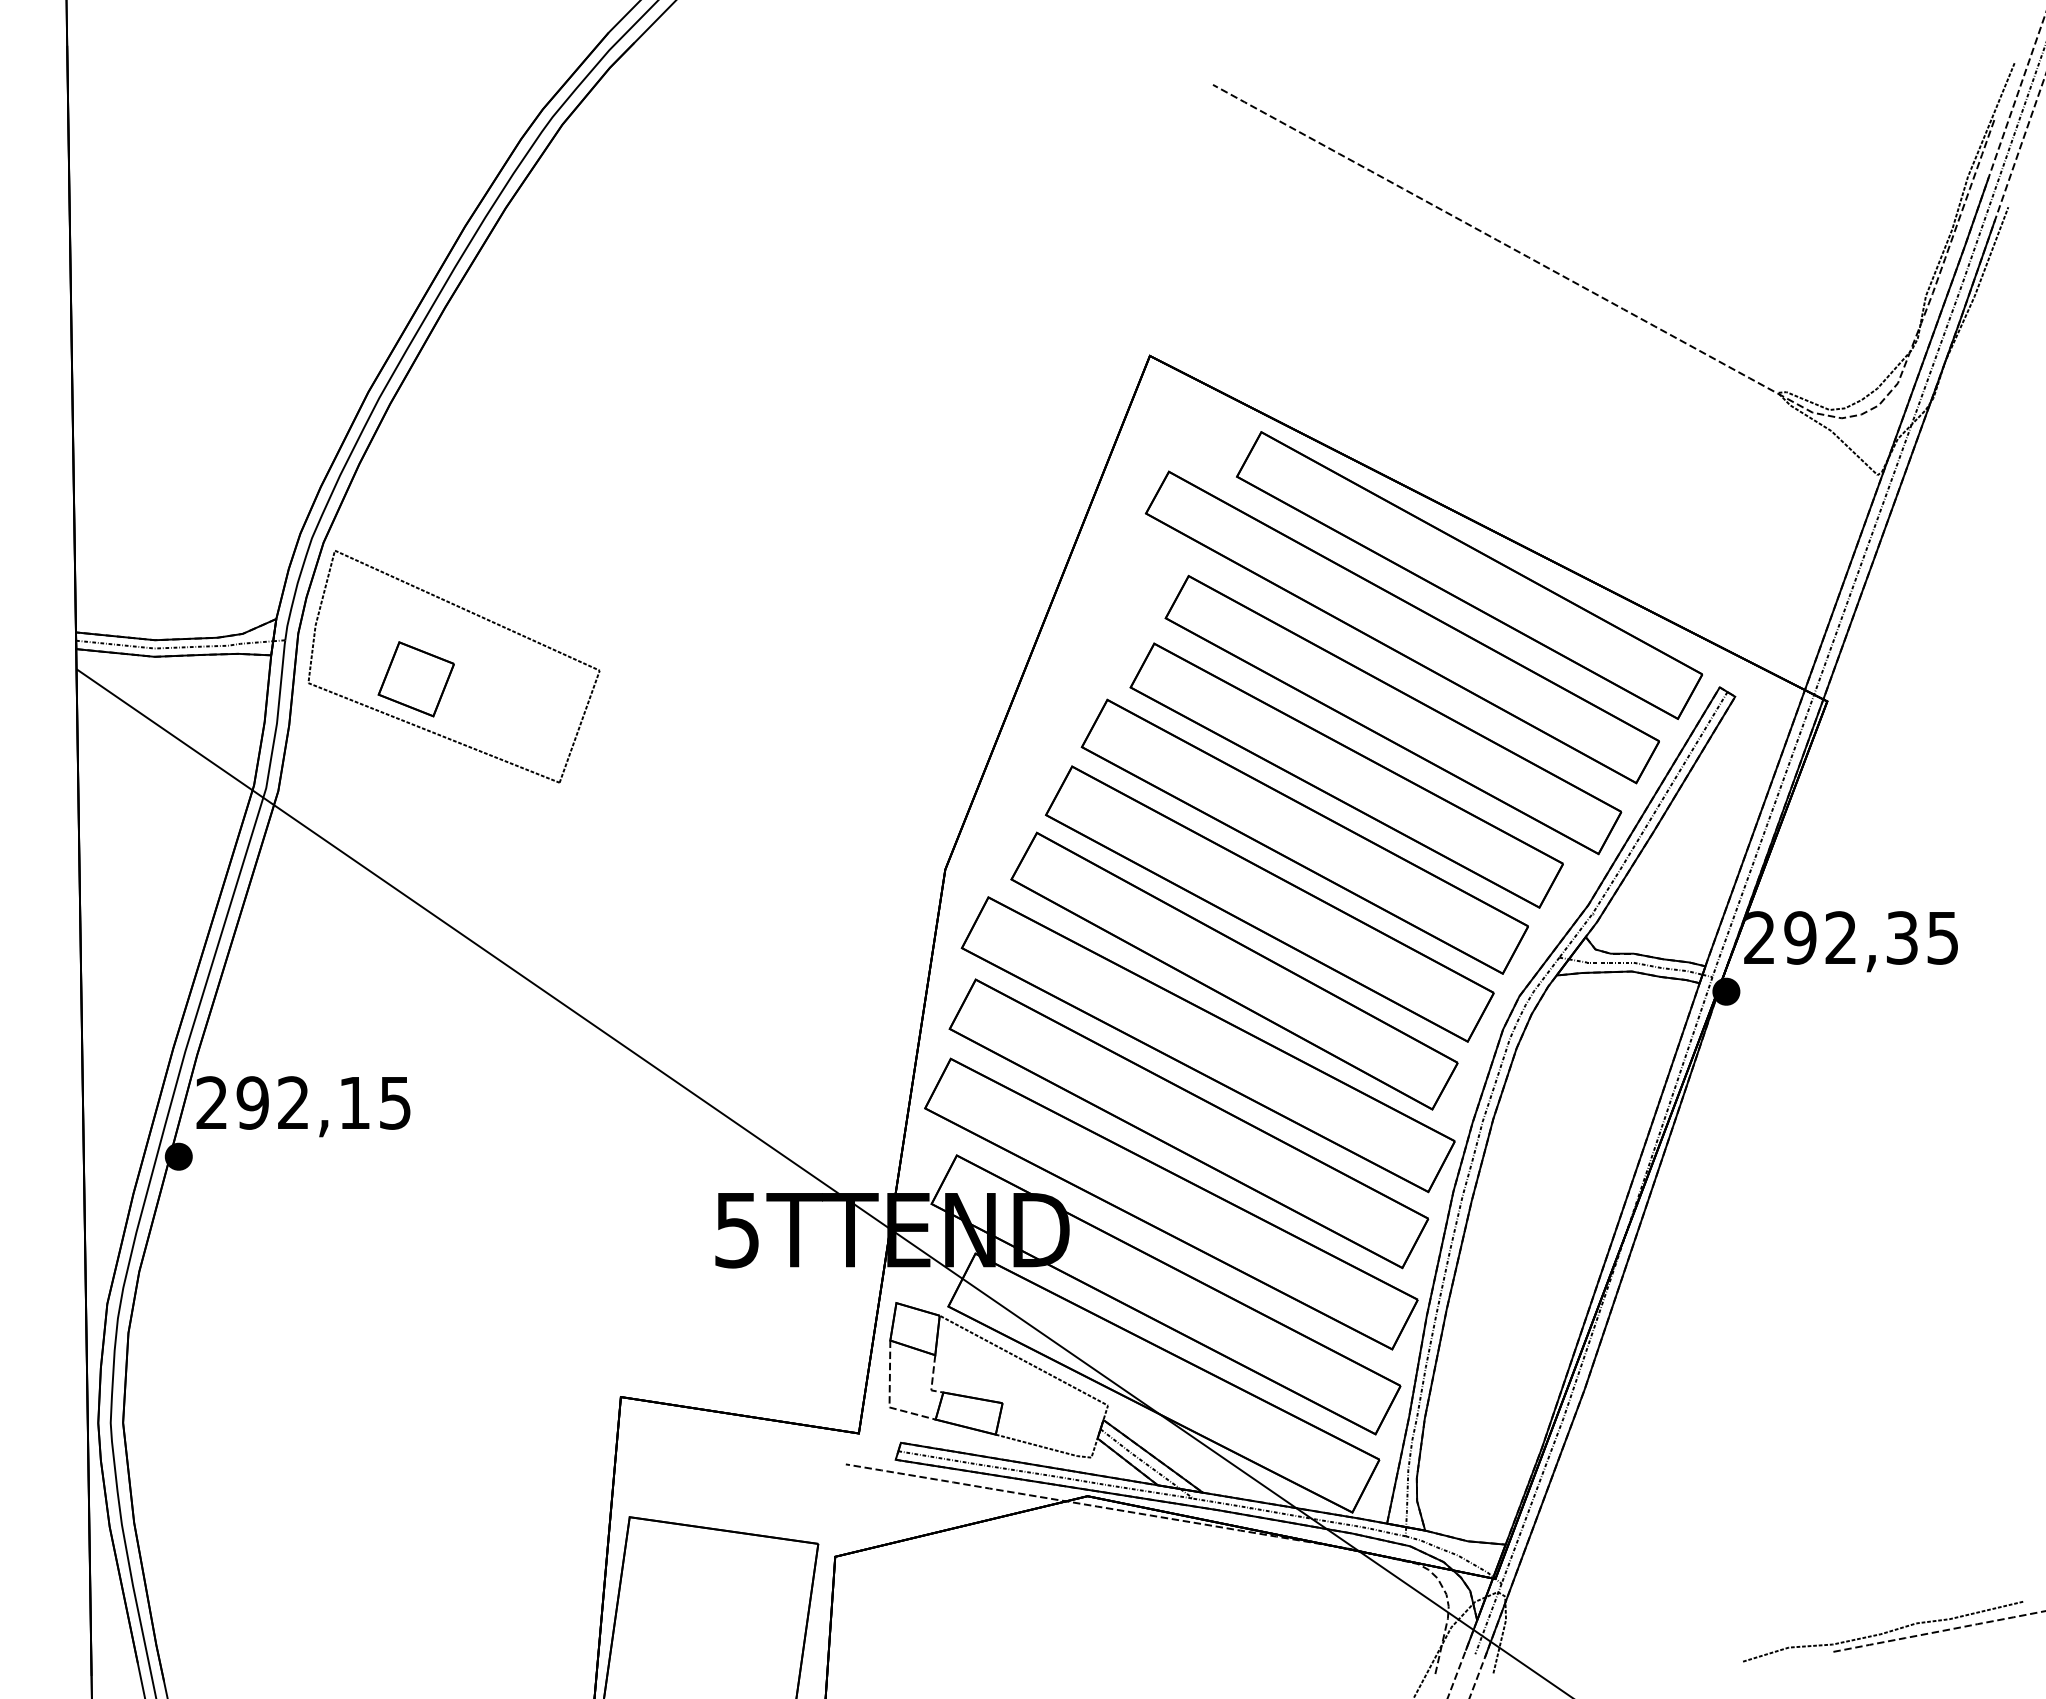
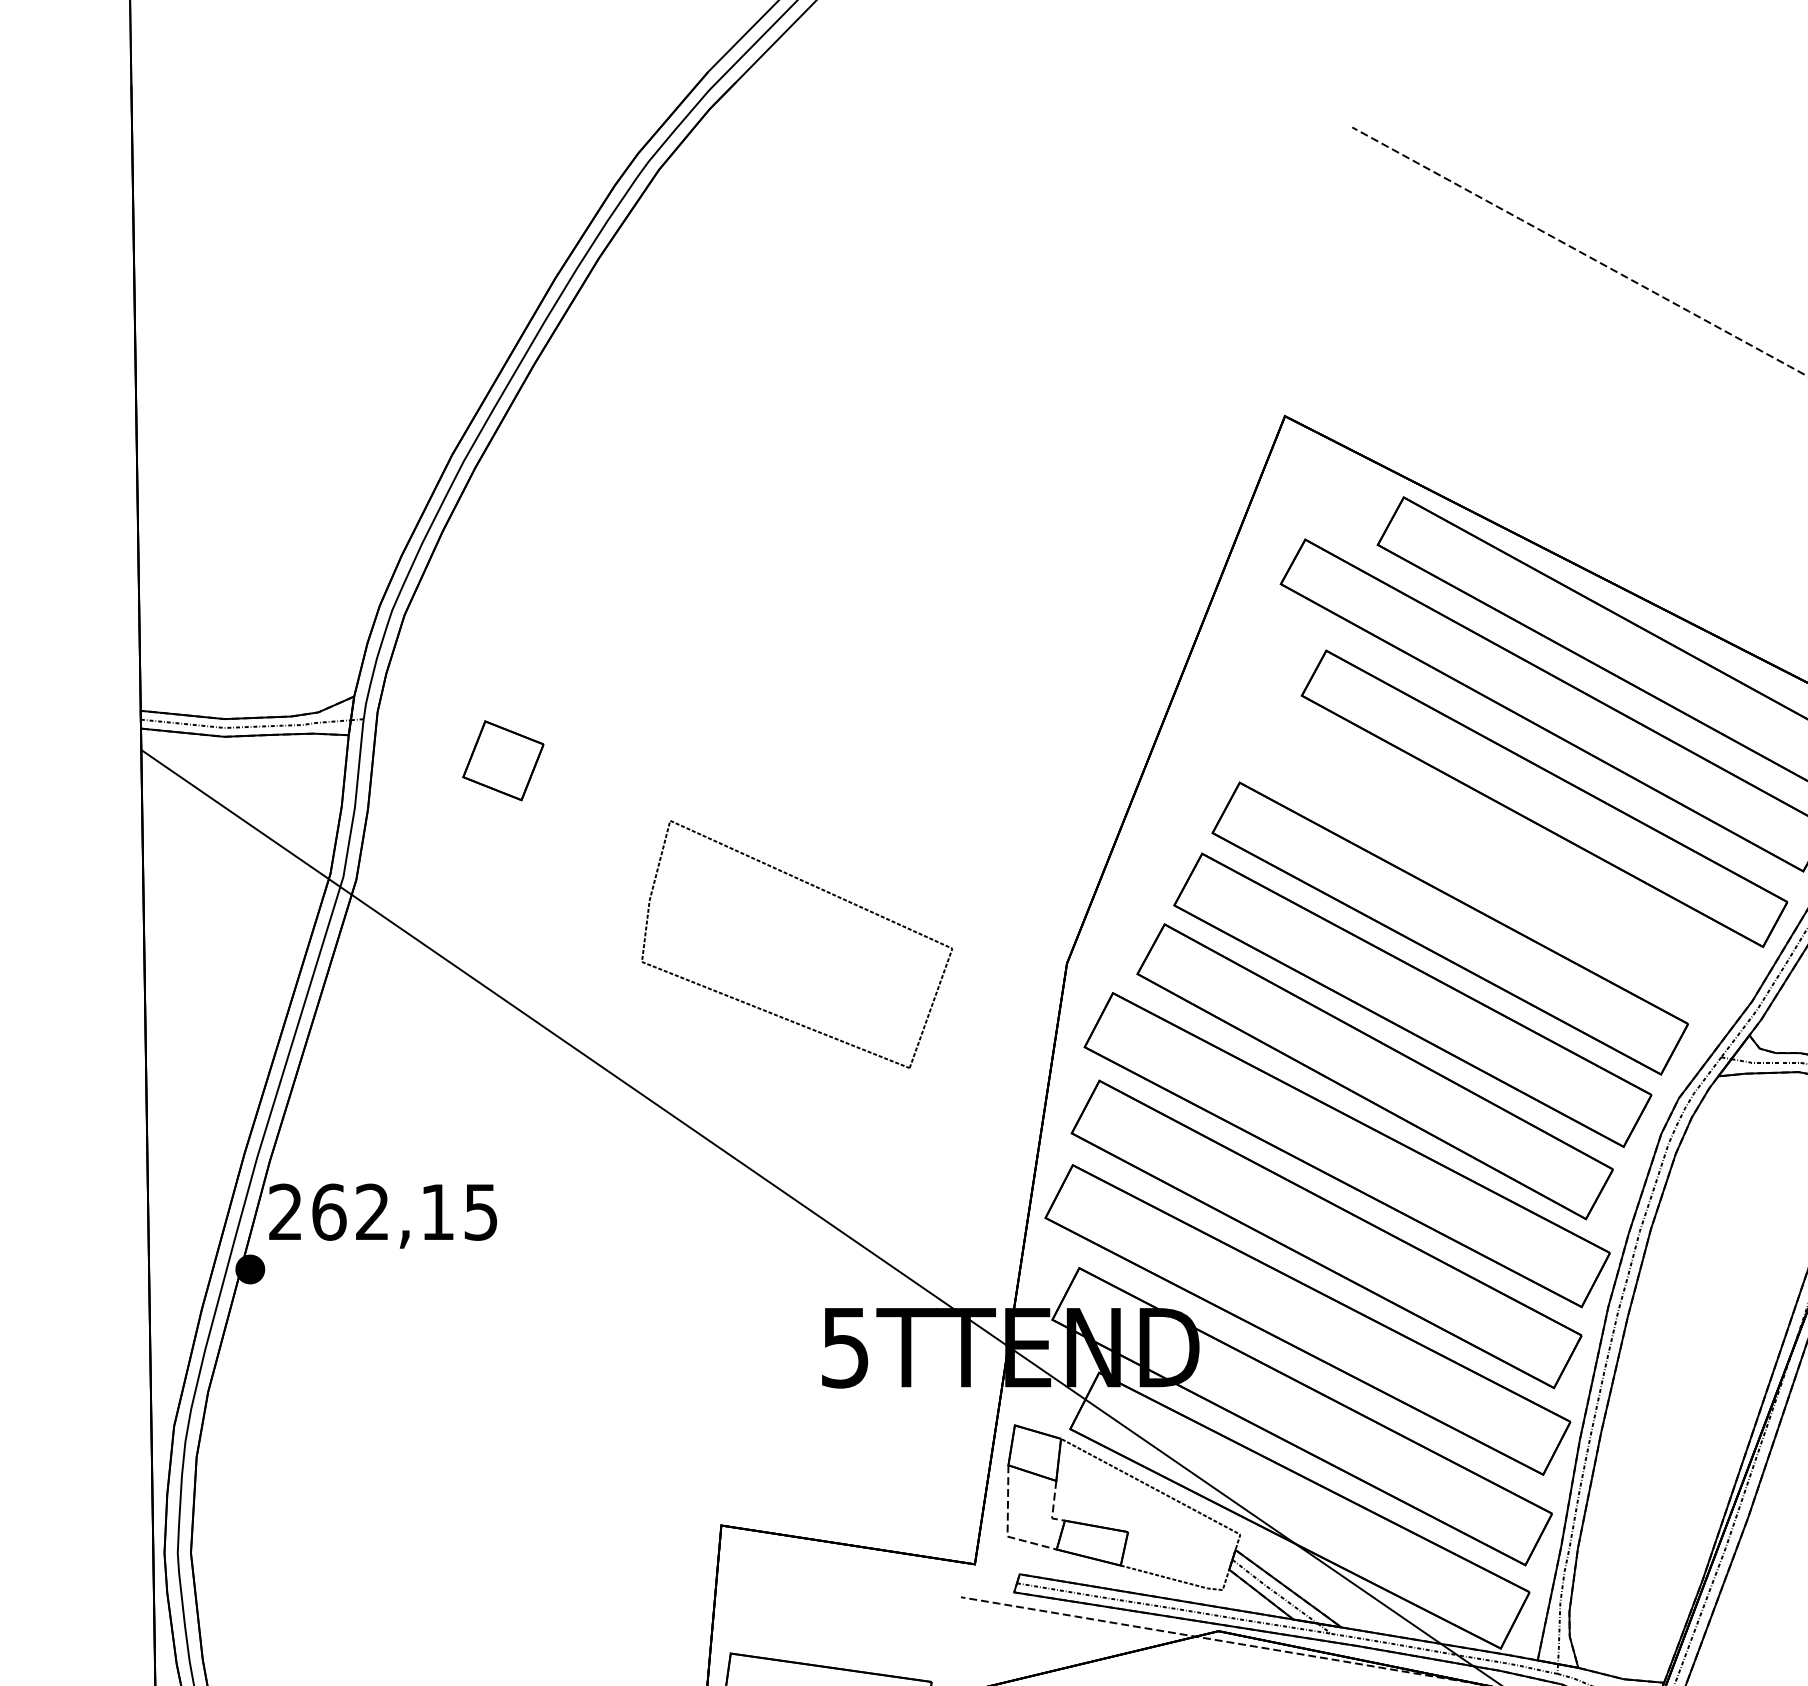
part: (477, 616) -> (822, 890), moved
part: (1346, 775) -> (1494, 863), removed
text: (252, 1102) -> (328, 1211), 292,15 -> 262,15

